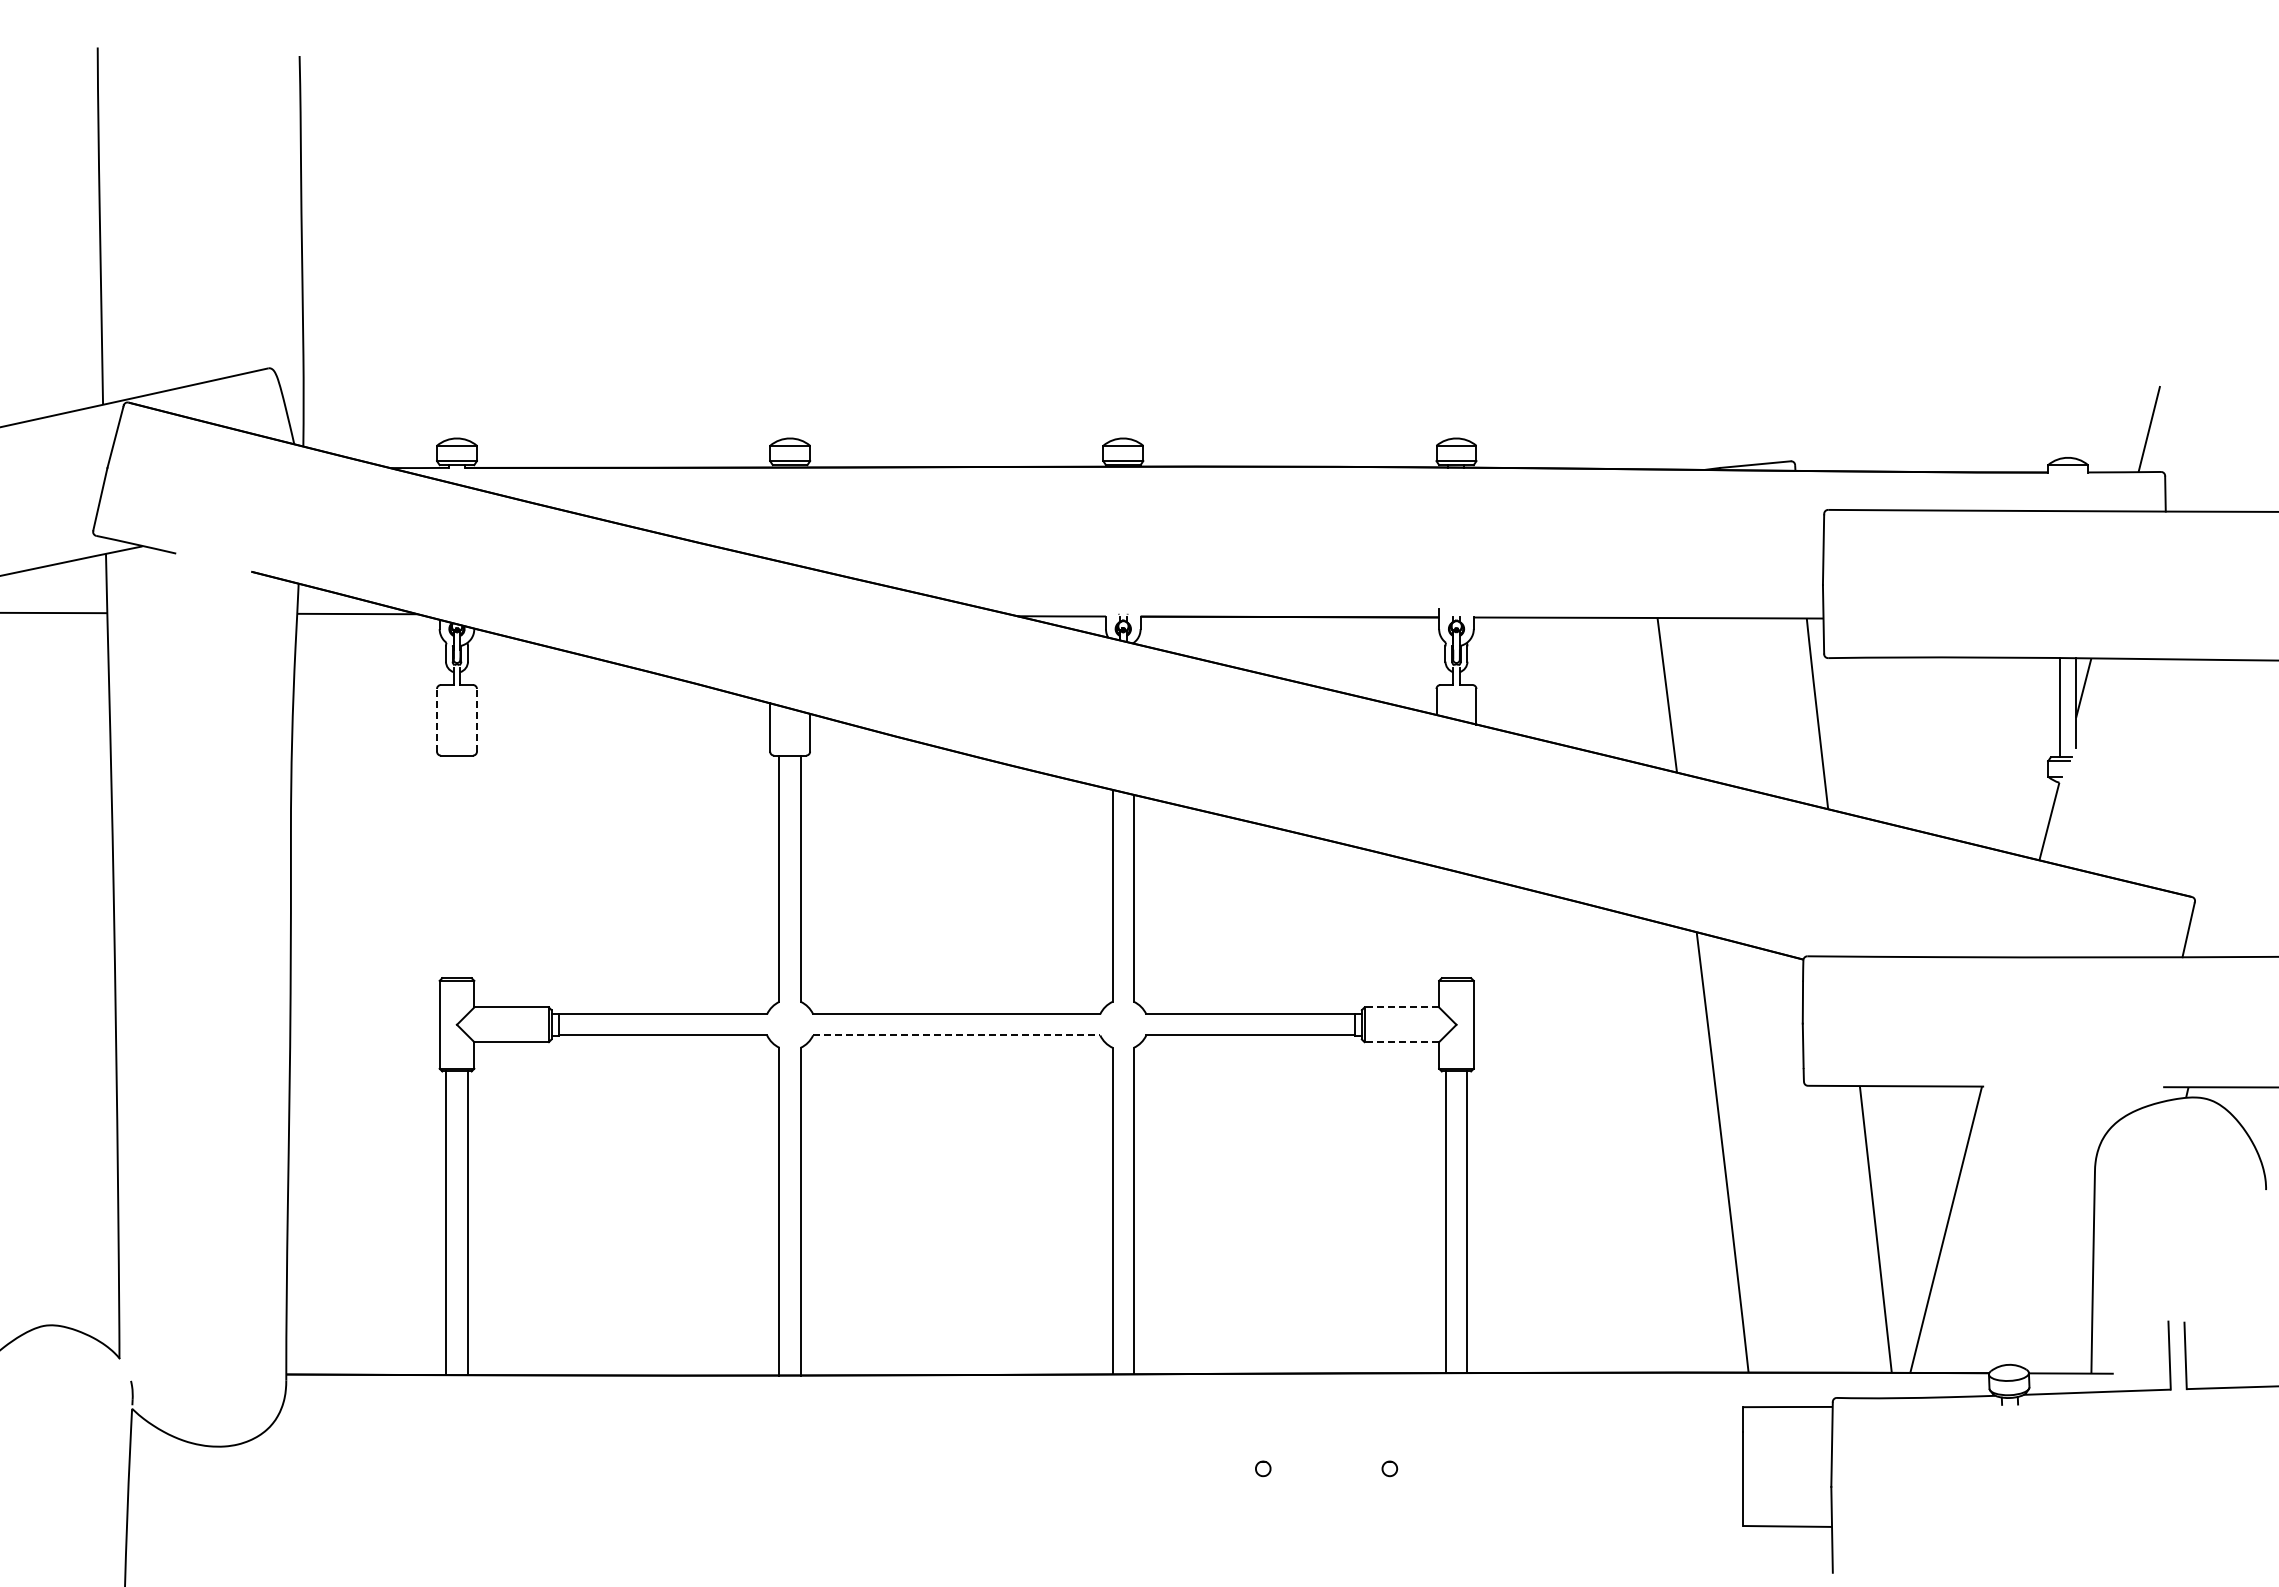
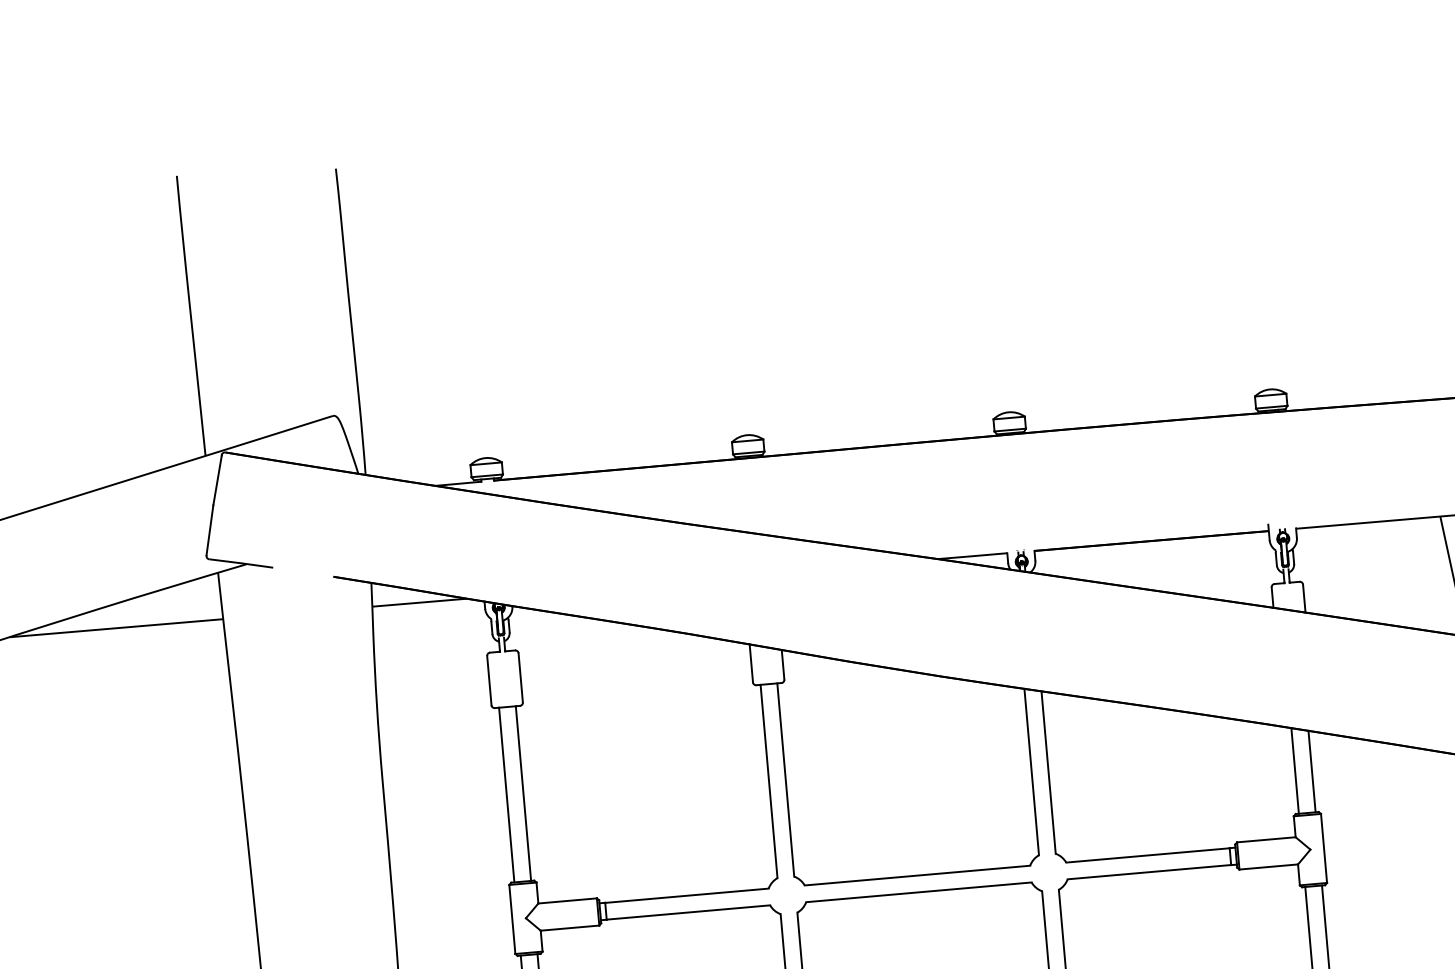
line: (437, 719) -> (489, 679), dashed -> solid
line: (476, 719) -> (520, 677), dashed -> solid
line: (446, 866) -> (506, 794), added
line: (467, 866) -> (523, 793), added
line: (1445, 923) -> (1294, 770), added
line: (1467, 926) -> (1312, 771), added
line: (1401, 1007) -> (1266, 839), dashed -> solid
line: (956, 1035) -> (918, 892), dashed -> solid
line: (1401, 1042) -> (1268, 867), dashed -> solid

